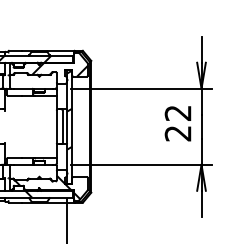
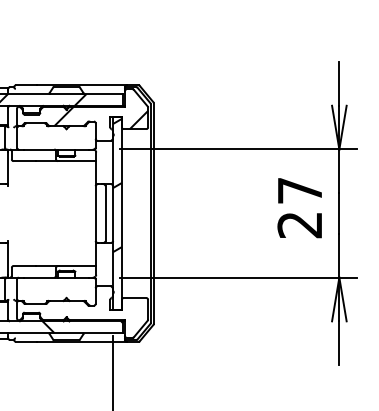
text: (177, 112) -> (298, 189), 22 -> 27
hatch: (47, 187) -> (80, 315), removed

